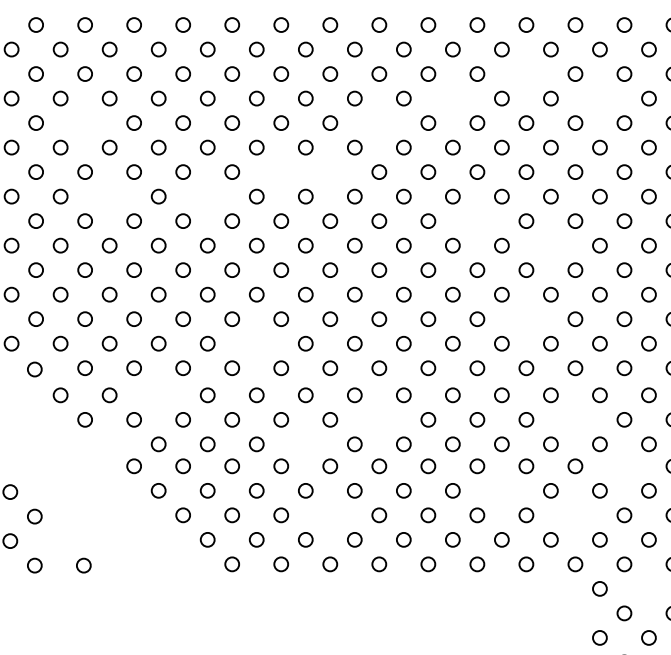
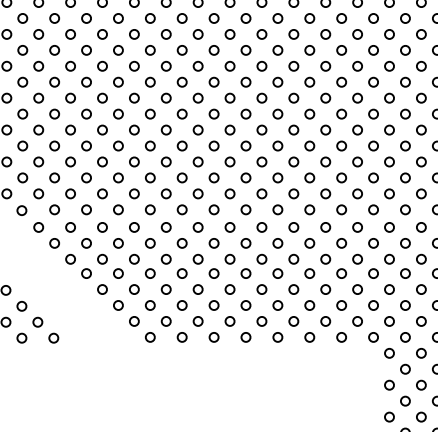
circle: (526, 74) -> (341, 18), added
circle: (452, 98) -> (293, 34), added
circle: (599, 98) -> (389, 34), added
circle: (84, 123) -> (54, 50), added
circle: (378, 123) -> (245, 50), added
circle: (280, 170) -> (181, 81), added
circle: (329, 170) -> (213, 81), added
circle: (109, 195) -> (70, 97), added
circle: (207, 195) -> (134, 97), added
circle: (476, 220) -> (309, 113), added
circle: (550, 244) -> (357, 129), added
circle: (526, 318) -> (341, 177), added
circle: (255, 343) -> (165, 193), added
circle: (158, 395) -> (102, 227), added
circle: (378, 420) -> (245, 243), added
circle: (575, 420) -> (373, 243), added
circle: (304, 443) -> (197, 258), added
circle: (109, 444) -> (70, 259), added
circle: (624, 466) -> (405, 273), added
circle: (501, 490) -> (325, 289), added
circle: (329, 515) -> (213, 305), added
circle: (575, 515) -> (373, 305), added
circle: (58, 539) -> (37, 321), added
circle: (649, 589) -> (421, 353), added

